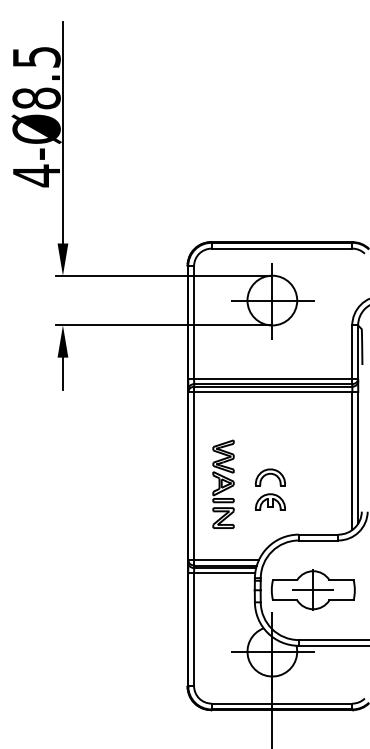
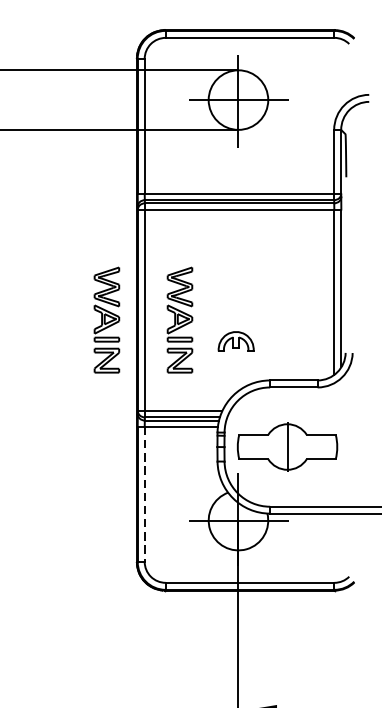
part: (269, 477) -> (235, 312), removed
part: (162, 483) -> (106, 319), added
line: (313, 590) -> (287, 447), removed
line: (194, 630) -> (145, 495), solid -> dashed

